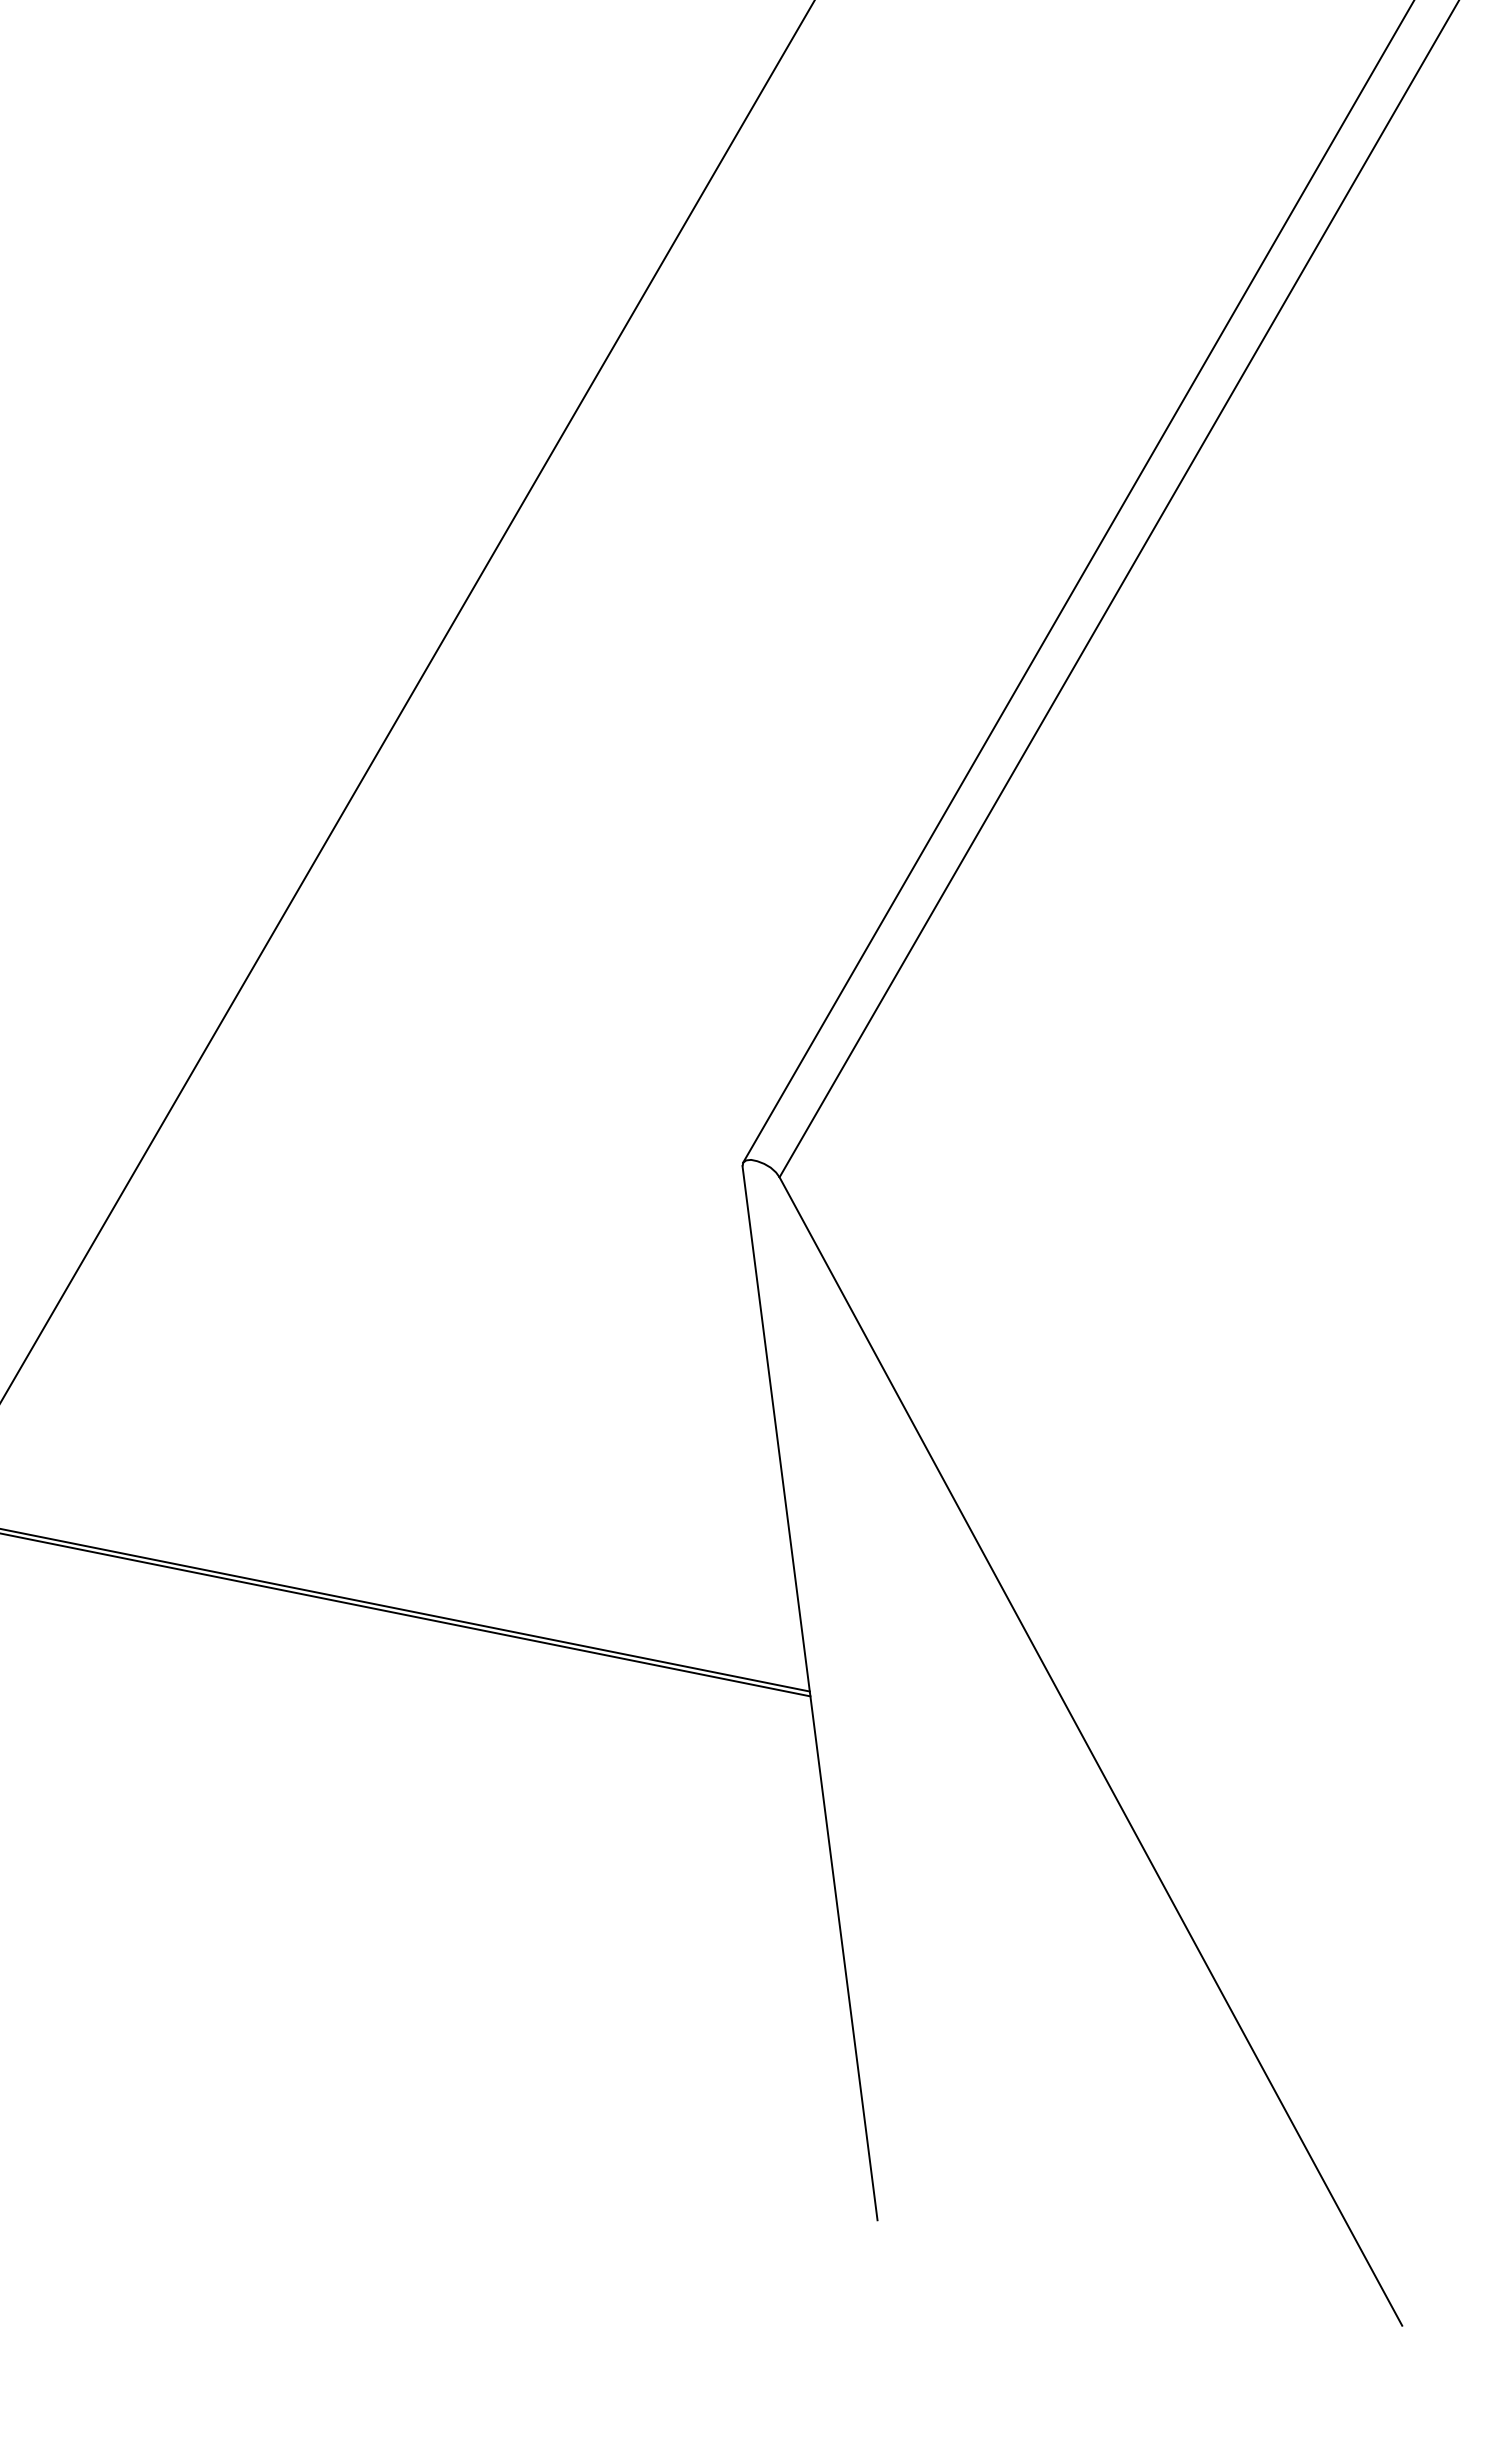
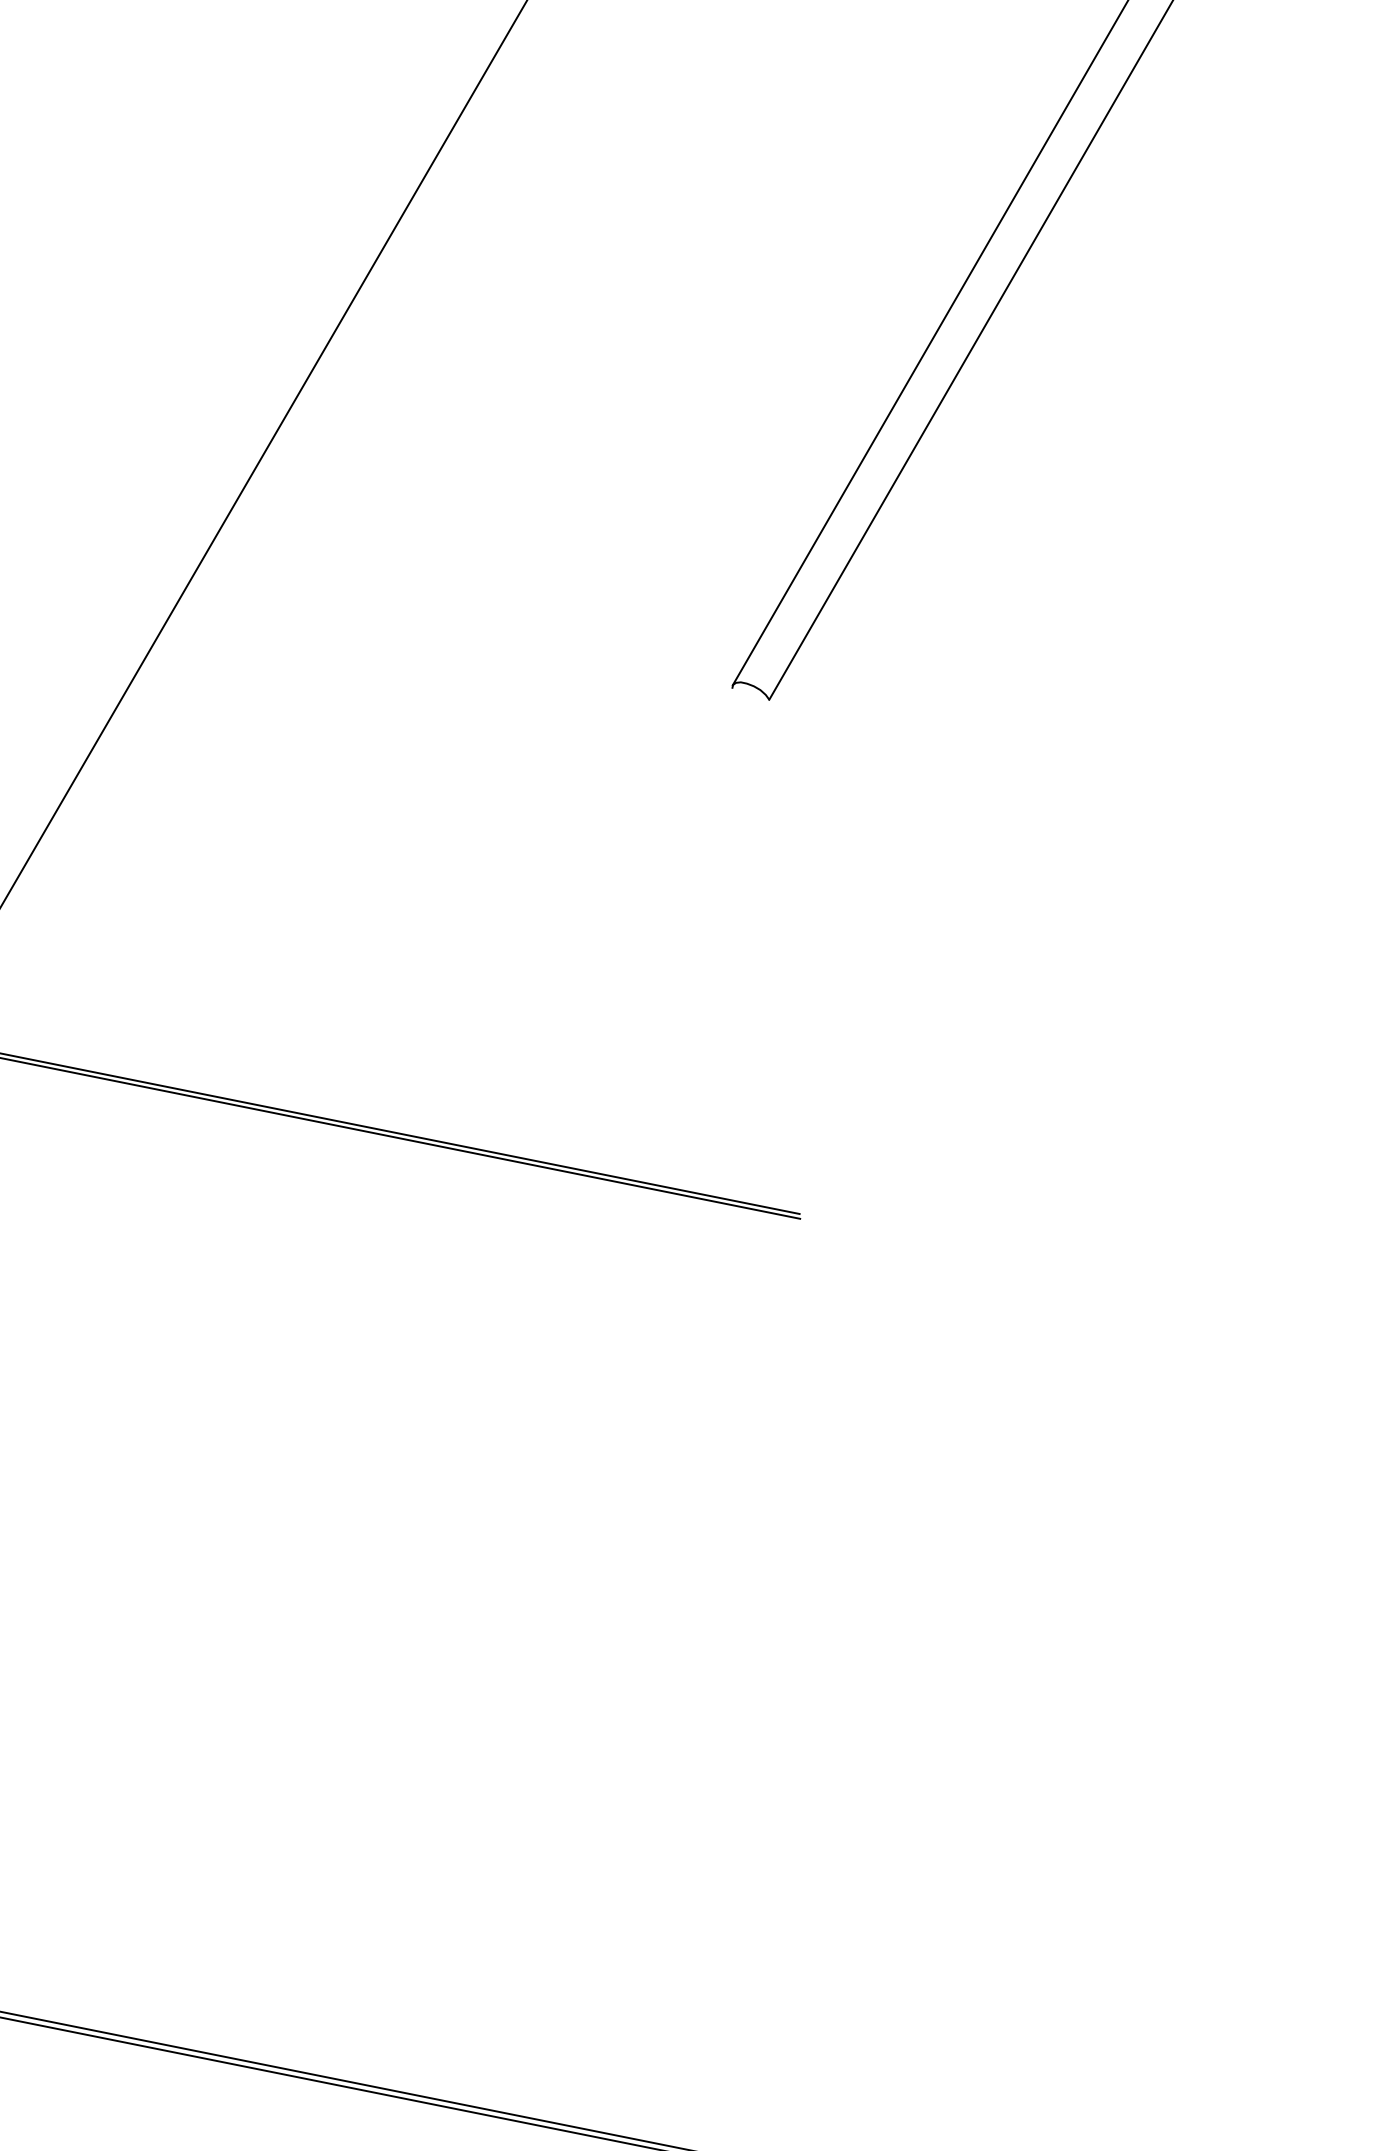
line: (809, 1693) -> (799, 1215), removed
line: (1090, 1751) -> (1080, 1273), removed

